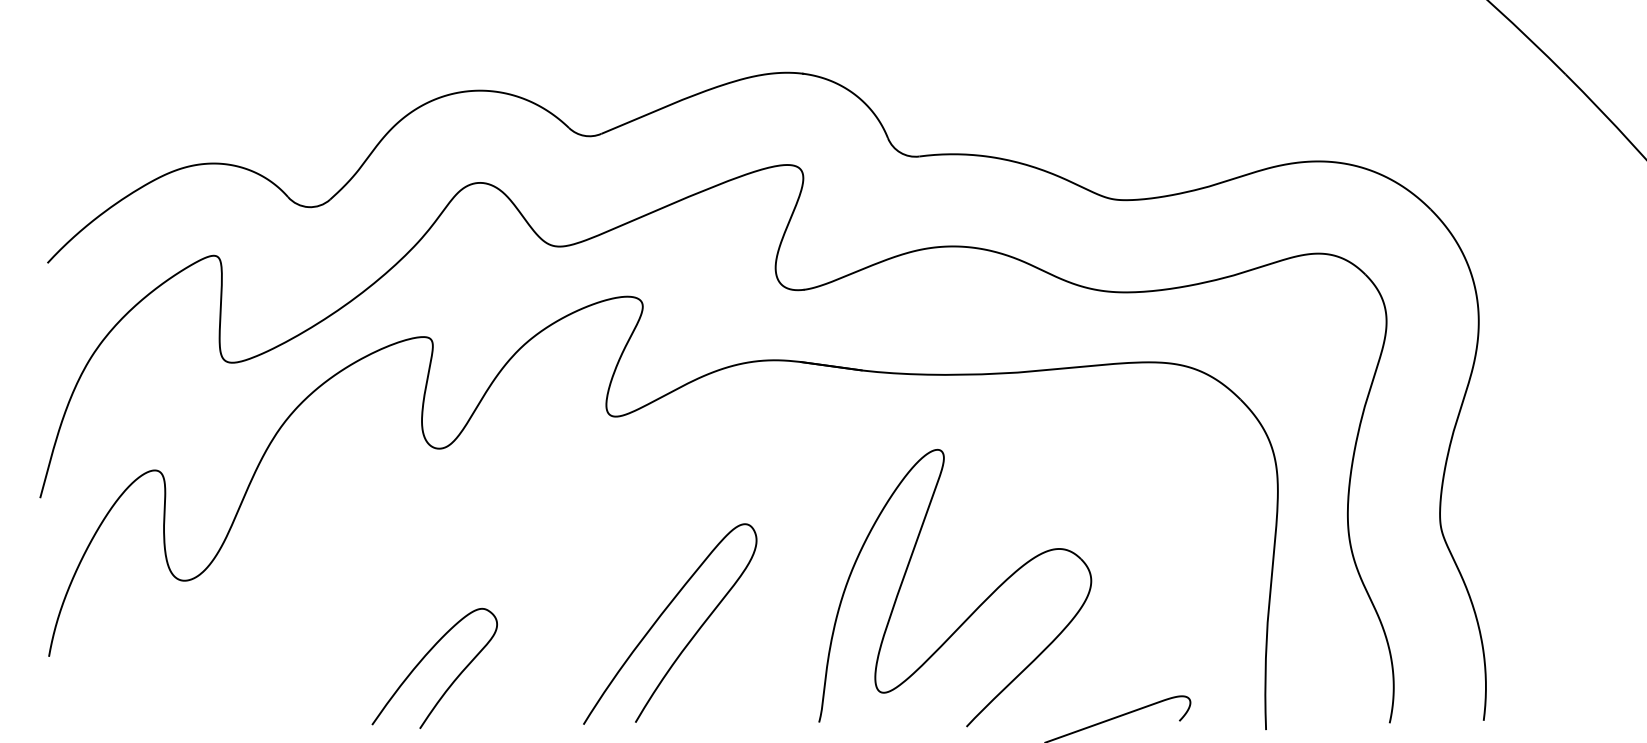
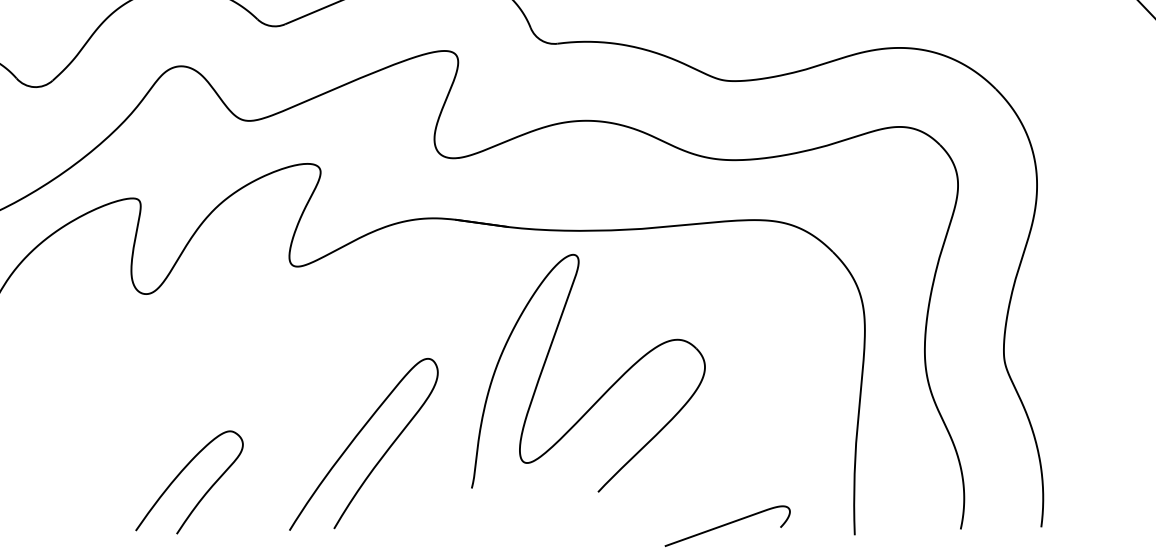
part: (976, 608) -> (606, 390), moved
curve: (661, 616) -> (356, 437), moved
curve: (425, 657) -> (181, 473), moved

